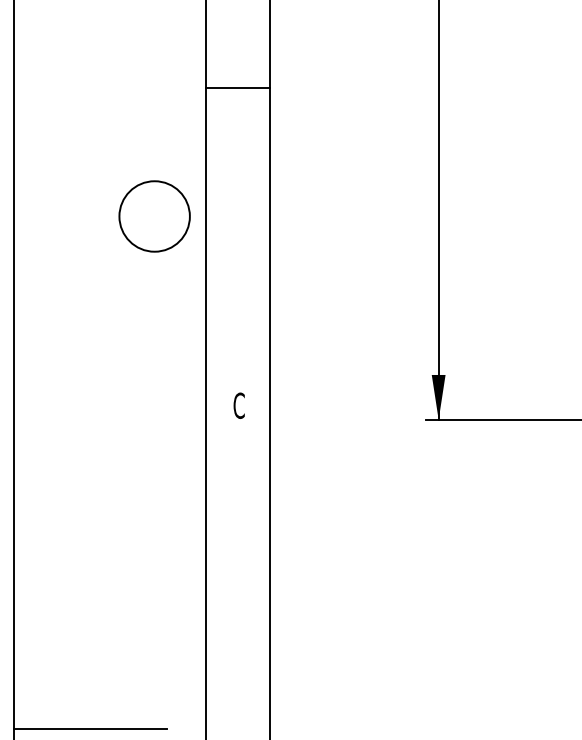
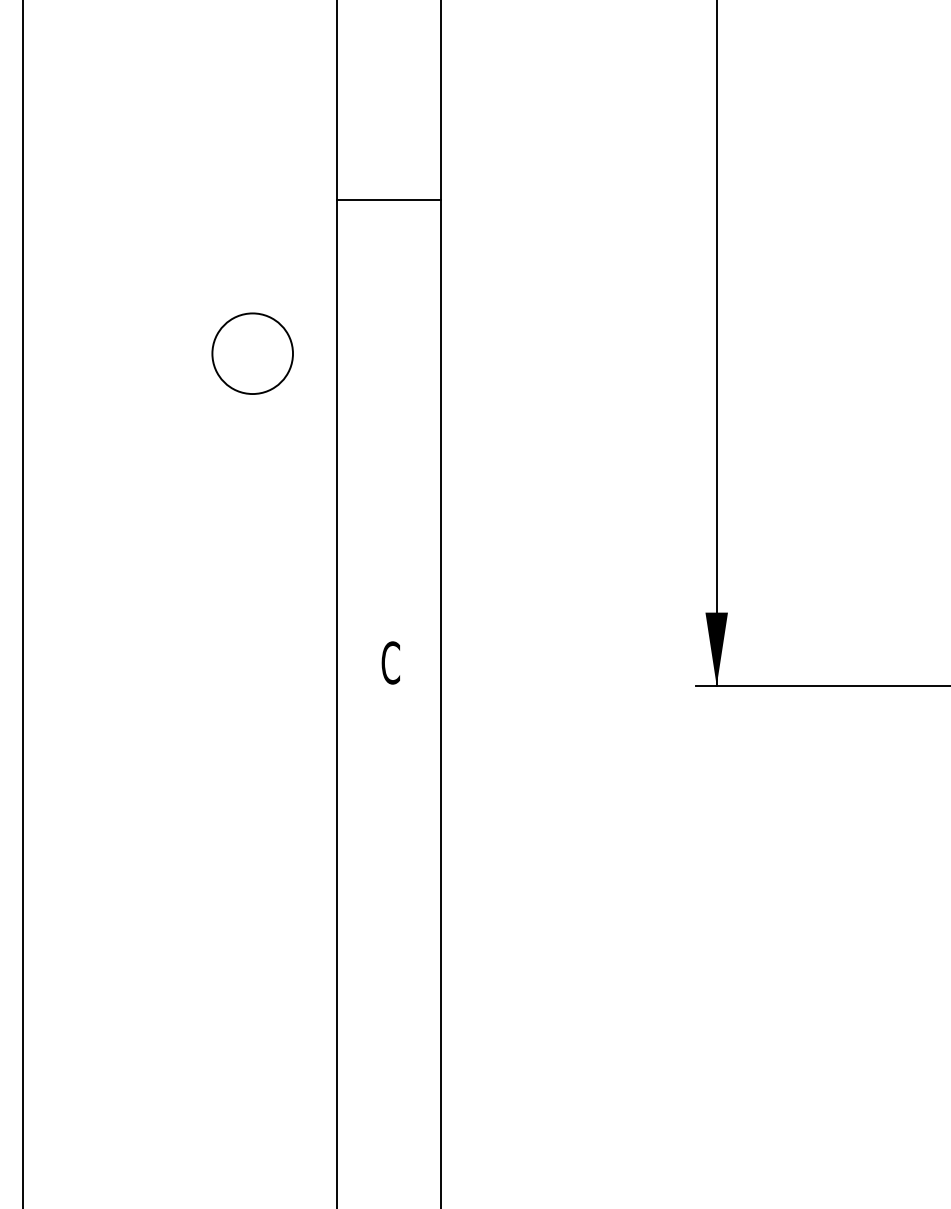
line: (237, 88) -> (388, 200), moved
circle: (154, 216) -> (252, 353), size x0.7
line: (90, 729) -> (147, 1191), removed

